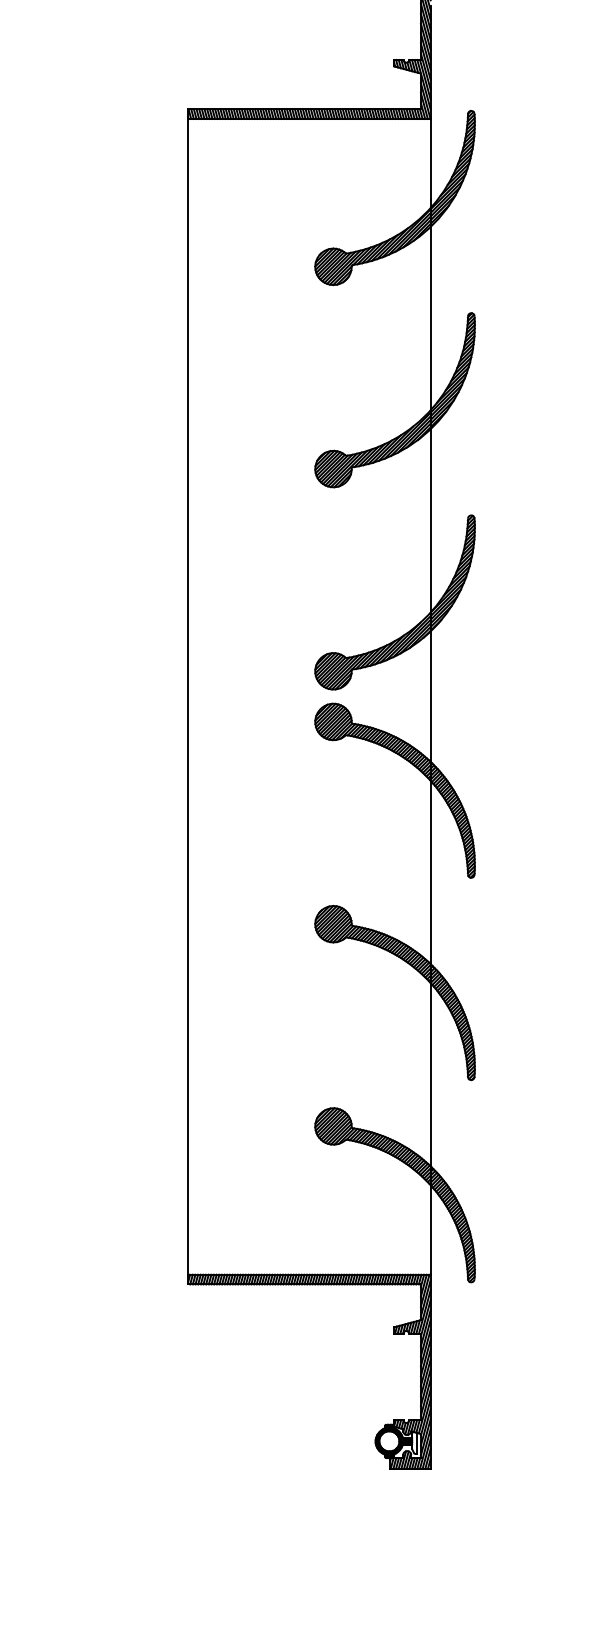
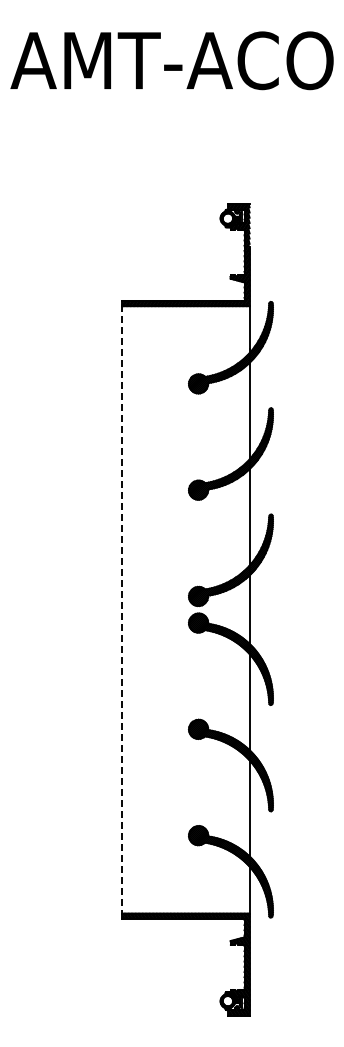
line: (188, 696) -> (122, 609), solid -> dashed

